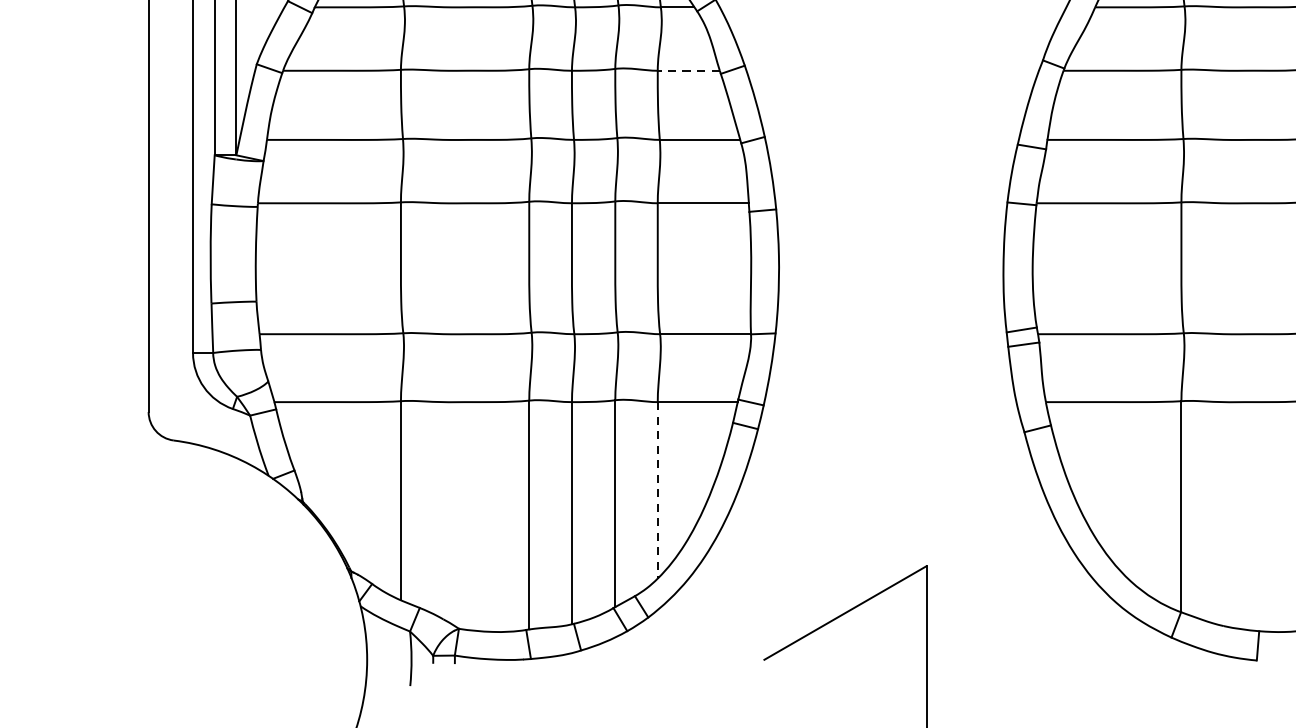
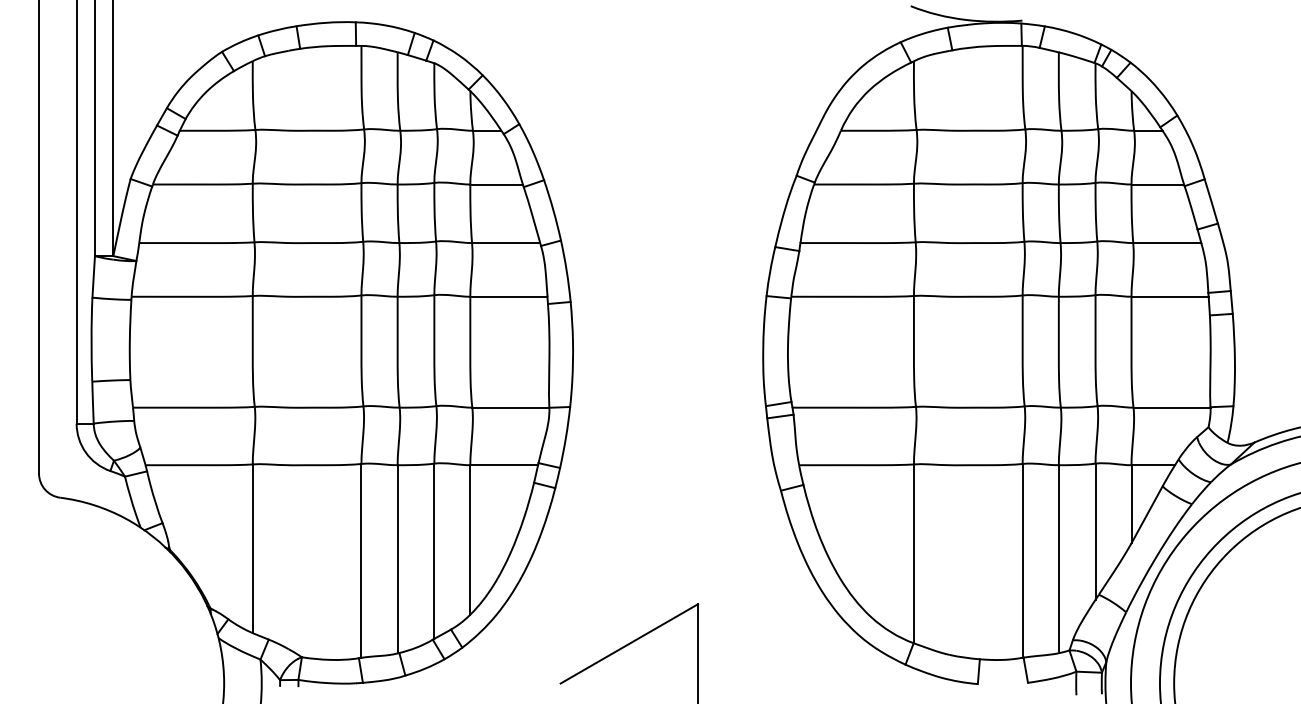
line: (688, 70) -> (496, 184), dashed -> solid
line: (657, 490) -> (470, 540), dashed -> solid

